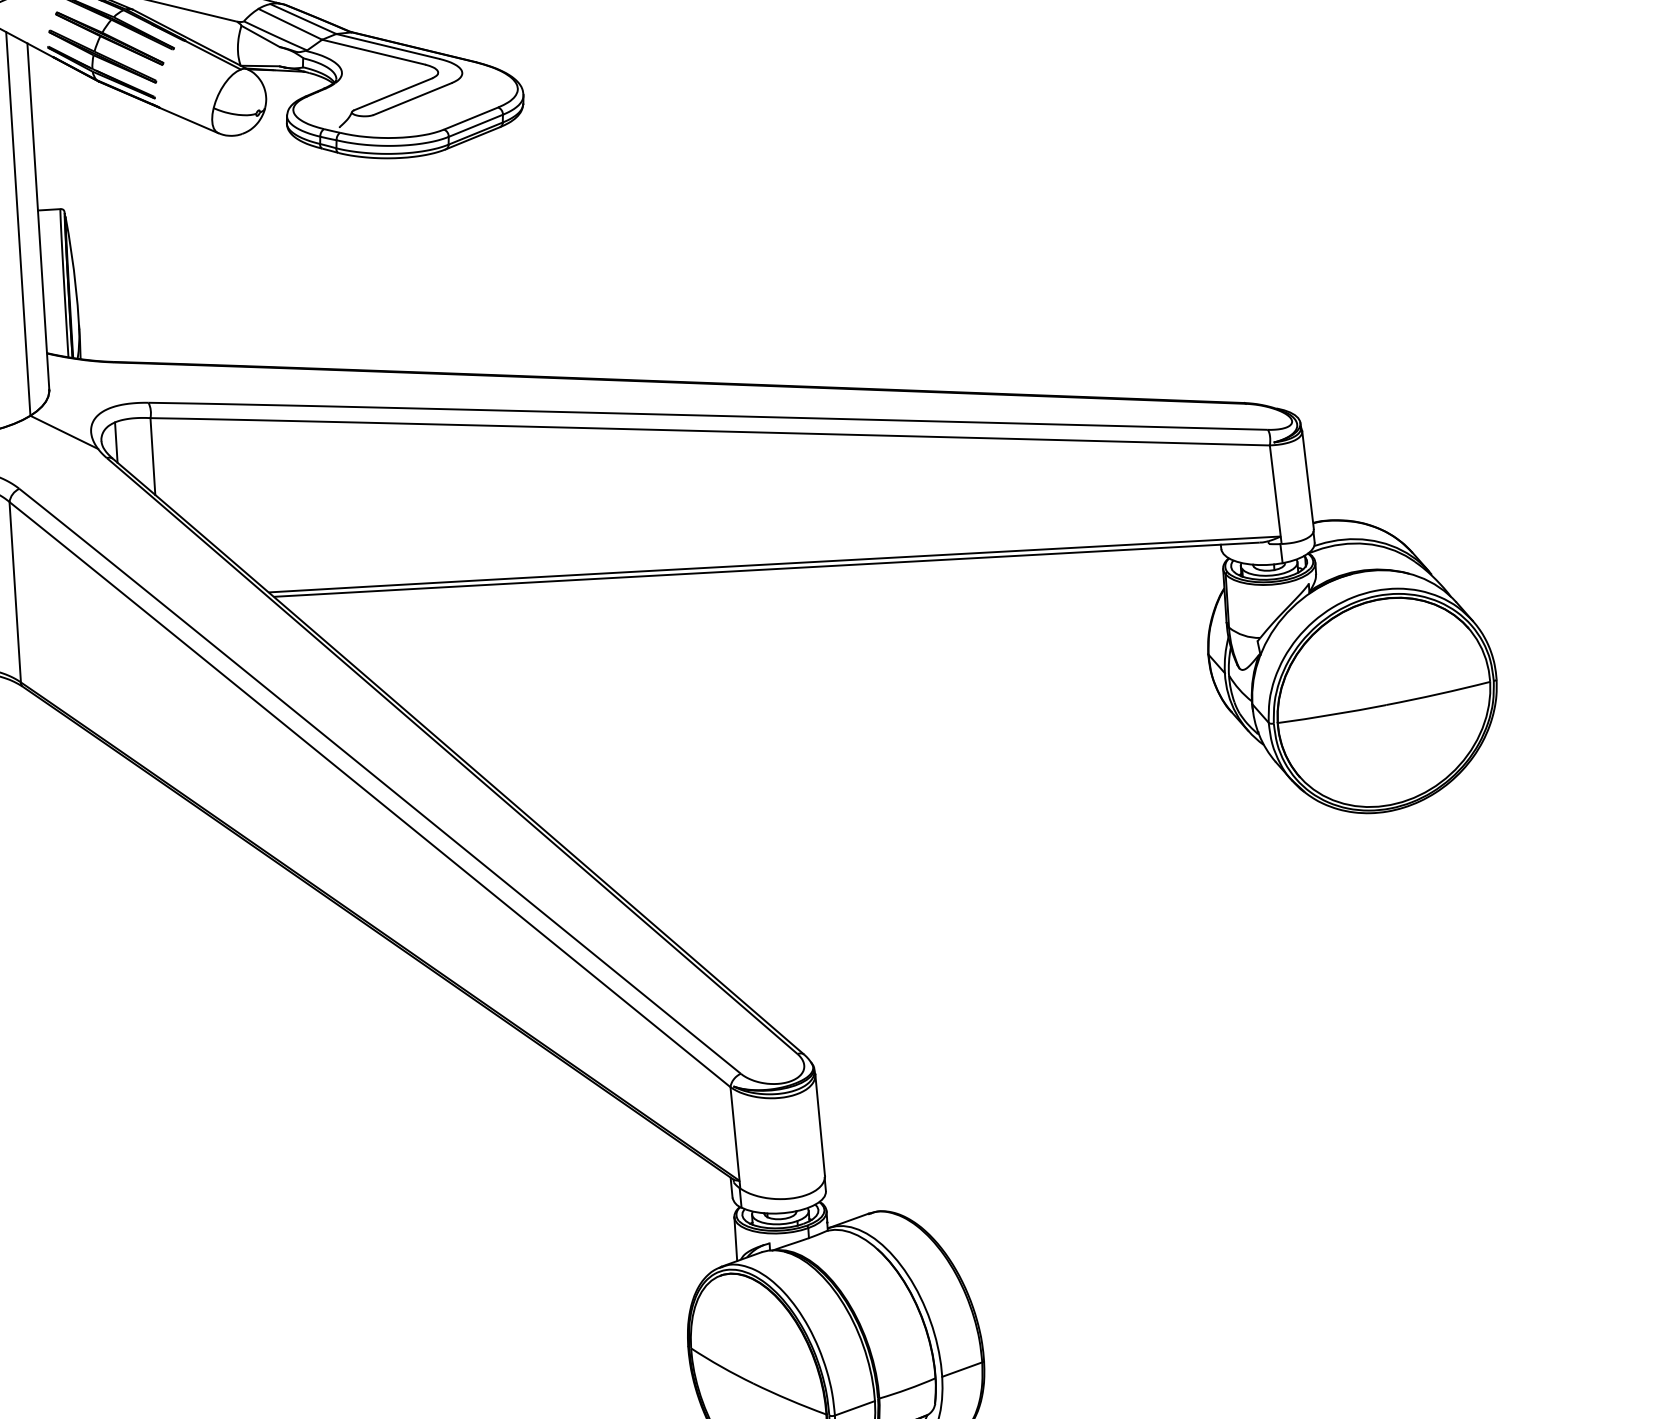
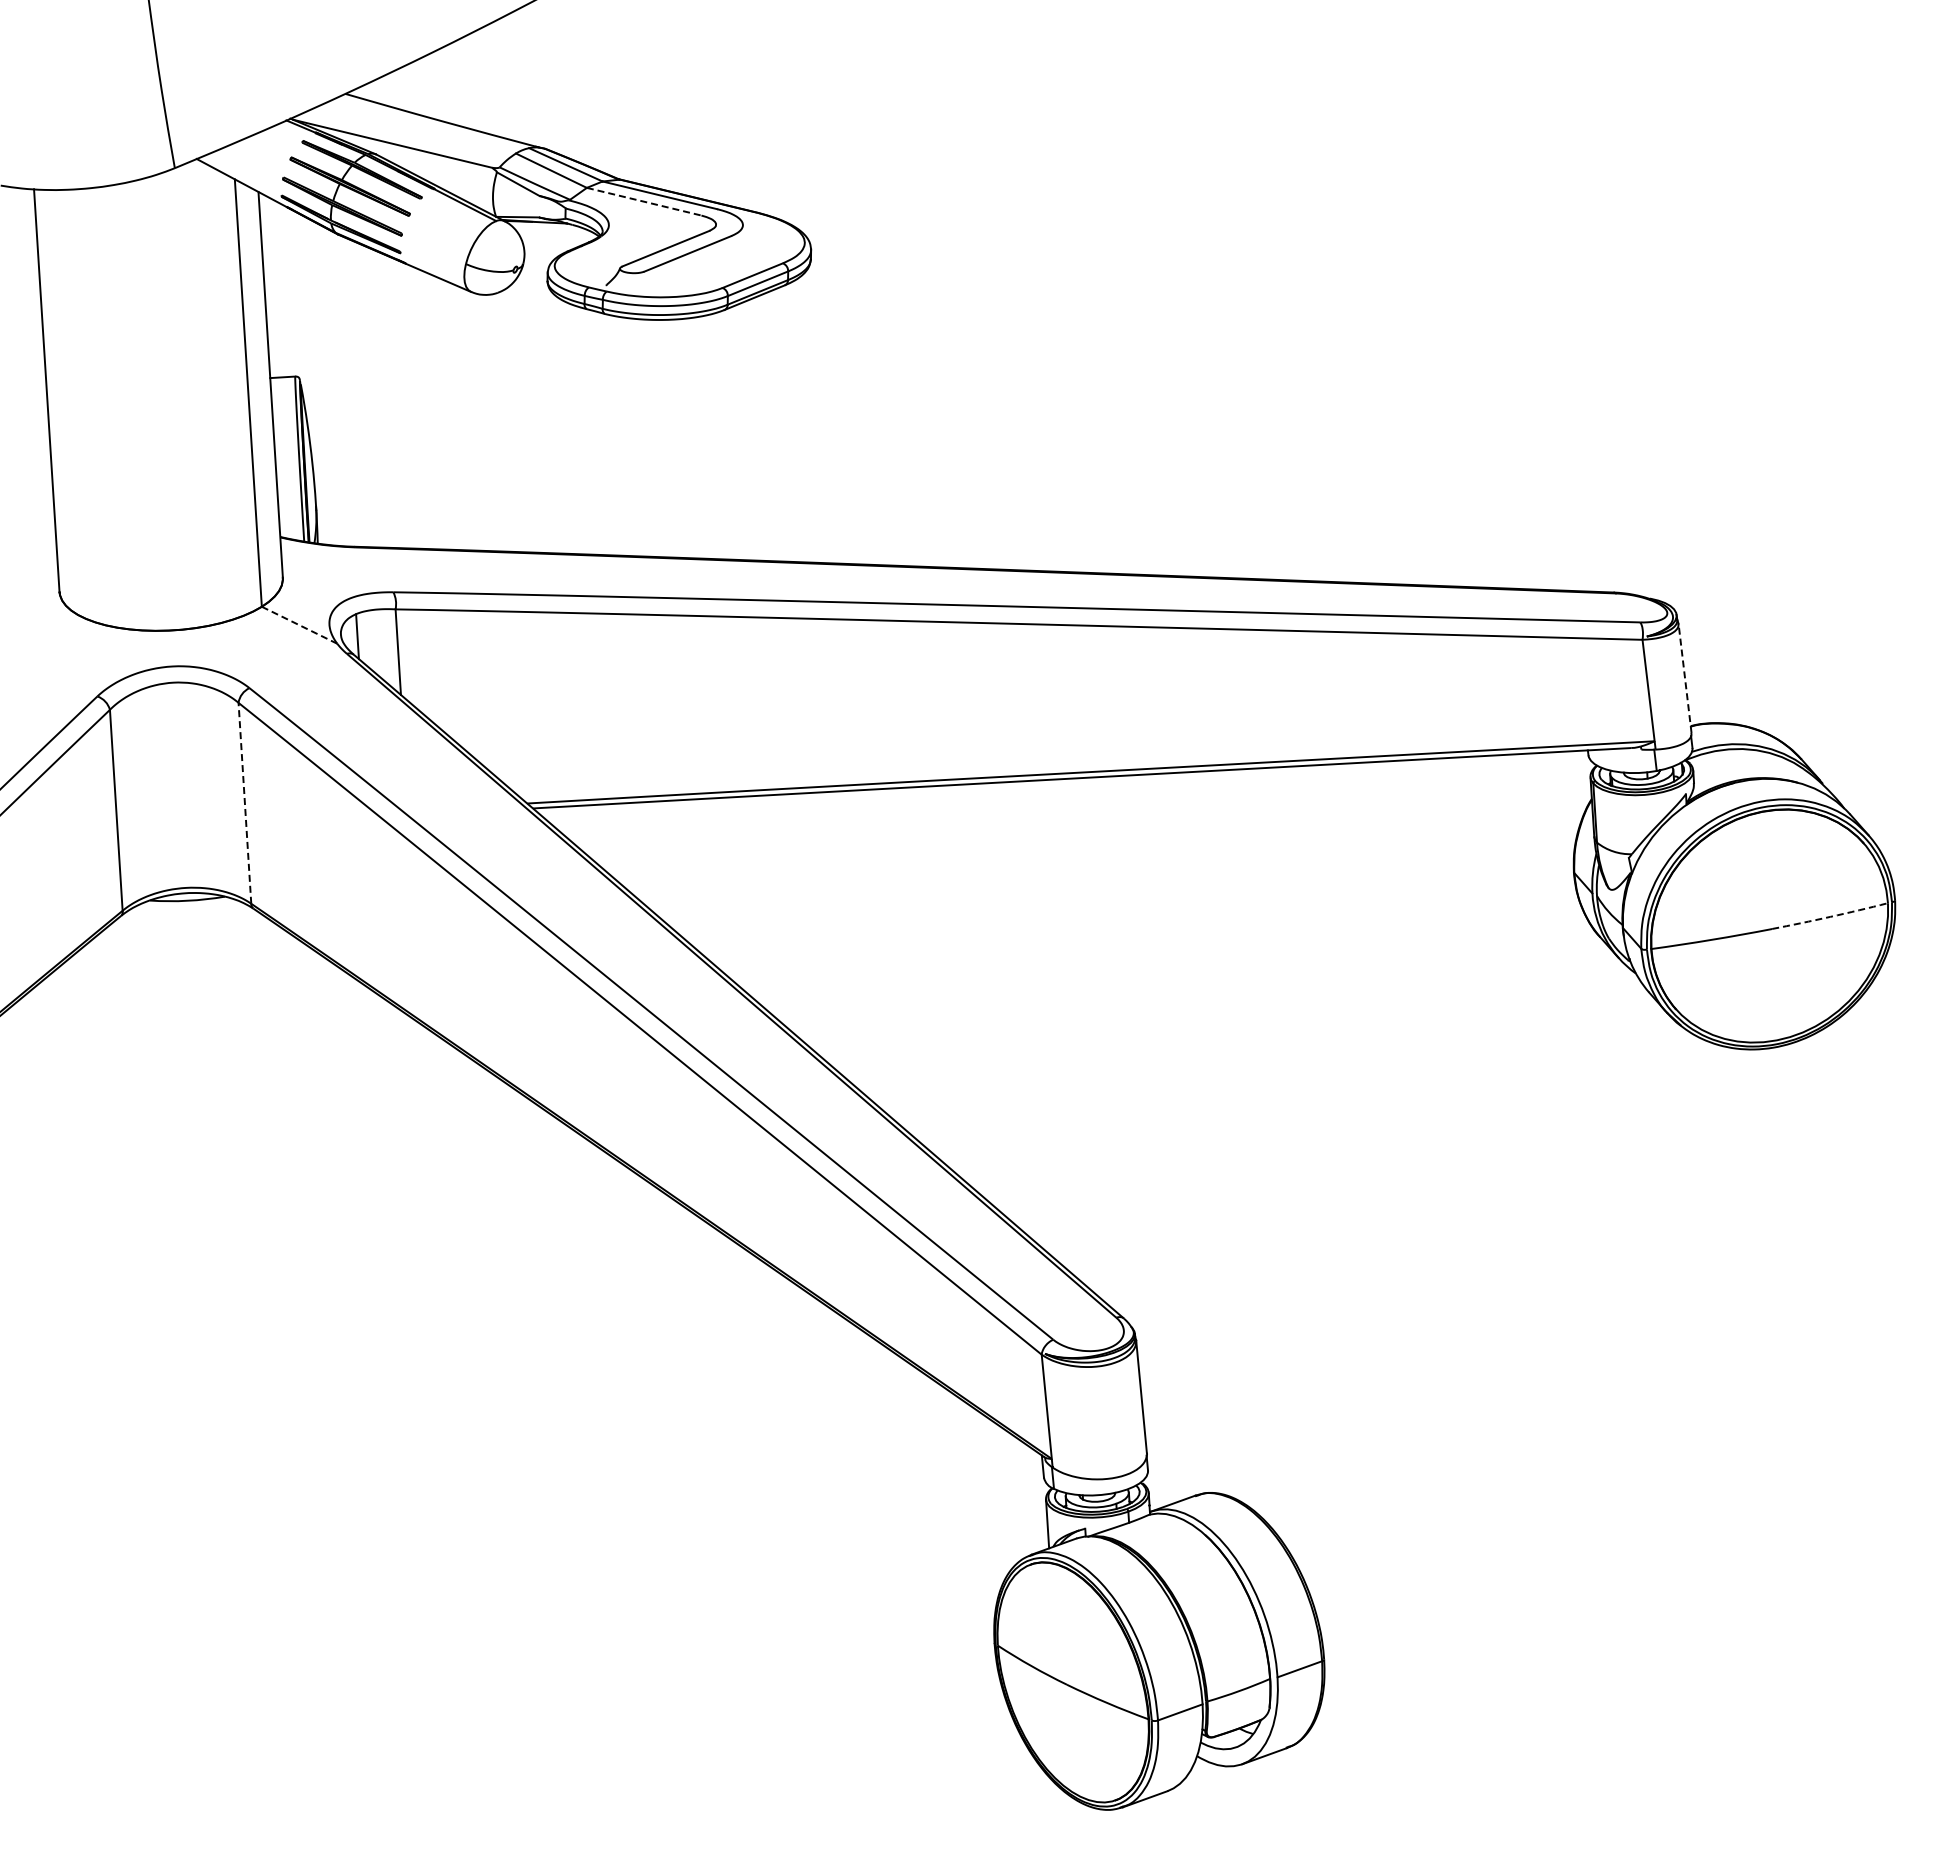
line: (373, 51) -> (644, 201), solid -> dashed
line: (65, 432) -> (300, 625), solid -> dashed
line: (1307, 479) -> (1684, 677), solid -> dashed
line: (14, 592) -> (244, 803), solid -> dashed
arc: (1438, 693) -> (1830, 916), solid -> dashed

